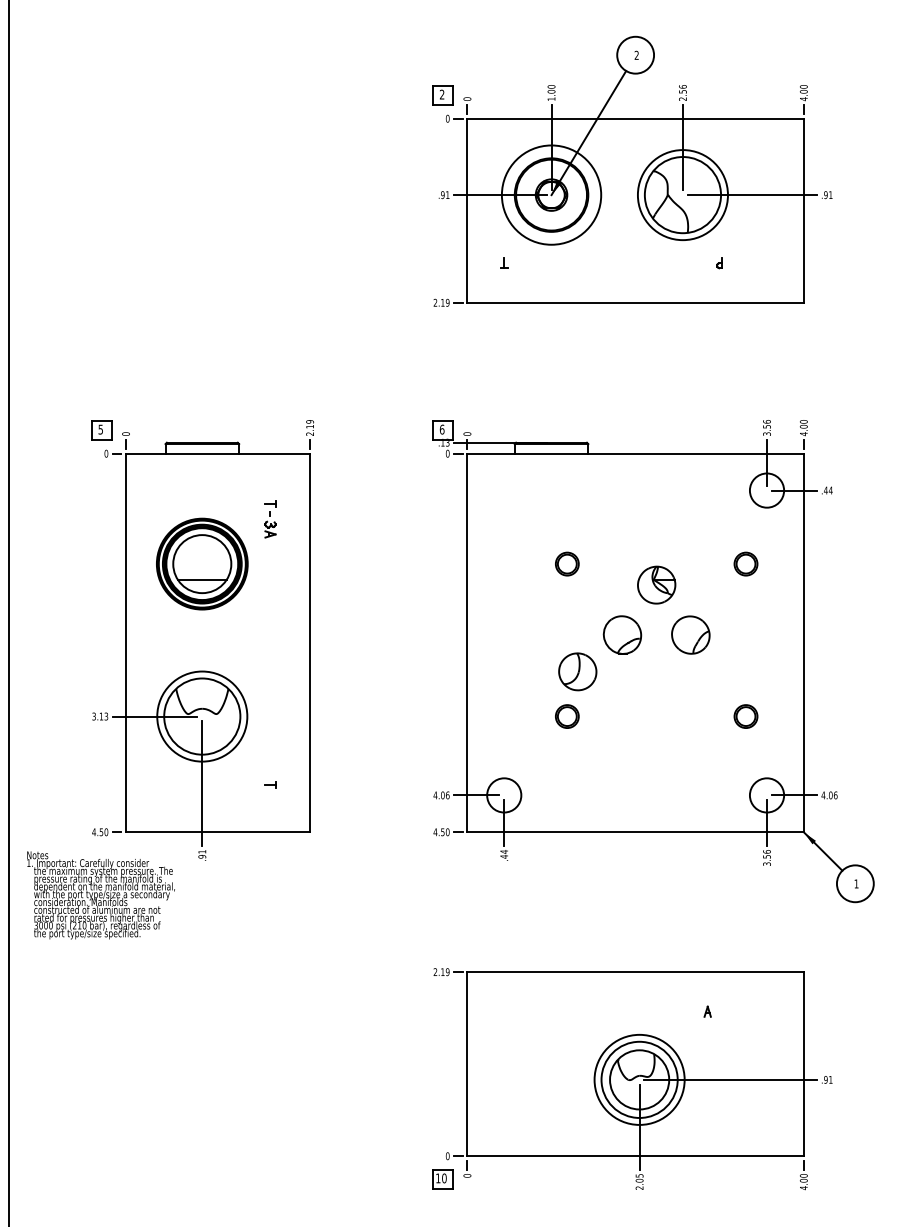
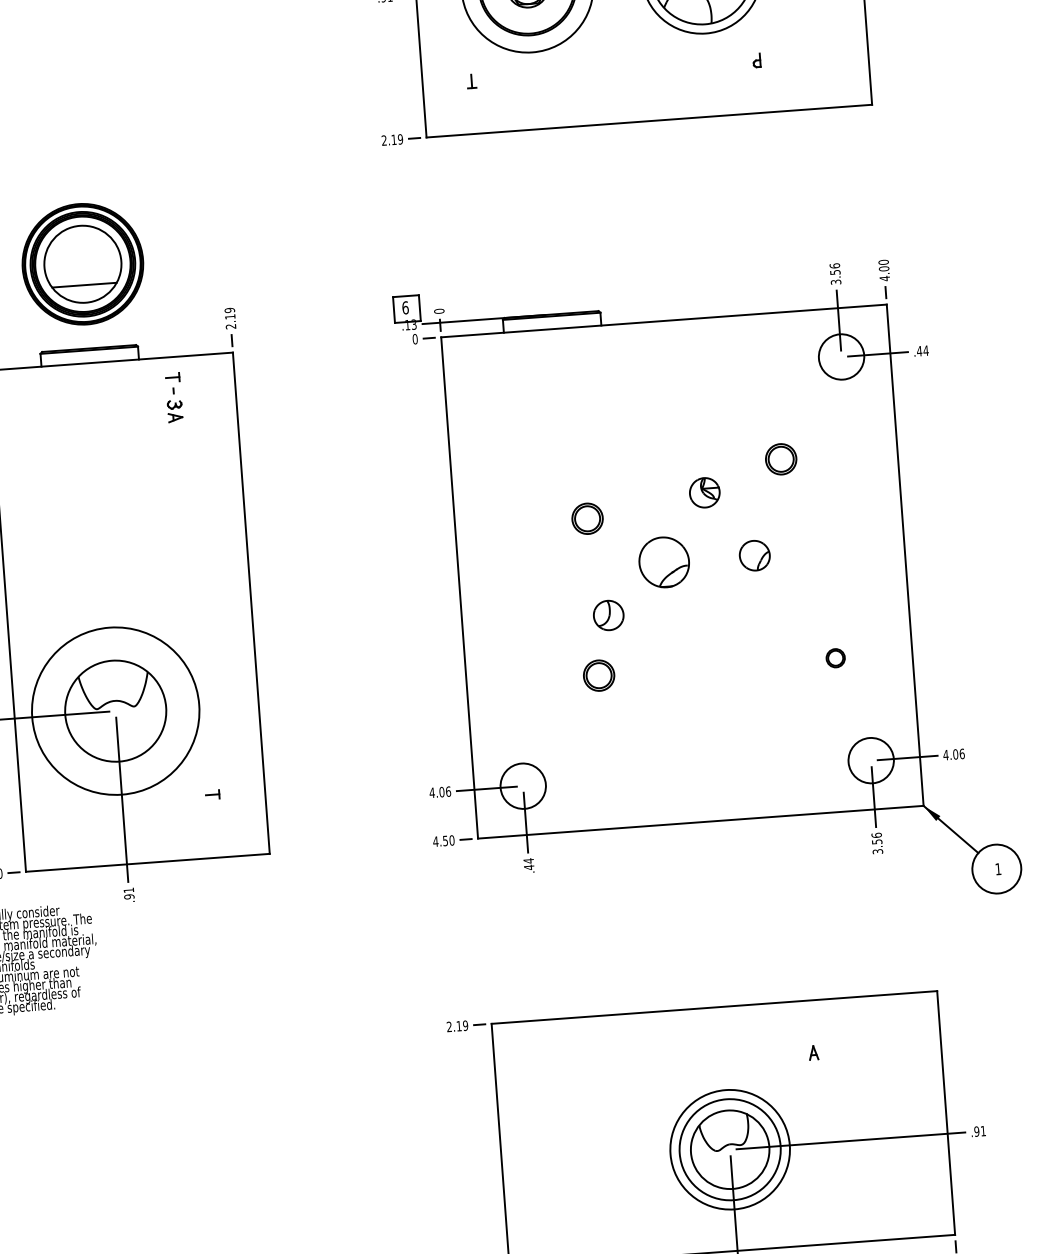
part: (270, 519) -> (174, 397), moved
part: (202, 563) -> (83, 263), moved
part: (567, 563) -> (587, 517), moved
part: (745, 563) -> (780, 458), moved
part: (656, 584) -> (704, 492), size x0.6
part: (690, 634) -> (754, 555), size x0.6
part: (577, 671) -> (608, 614), size x0.6
circle: (202, 716) -> (115, 711), size x1.4
part: (745, 716) -> (835, 658), size x0.6

